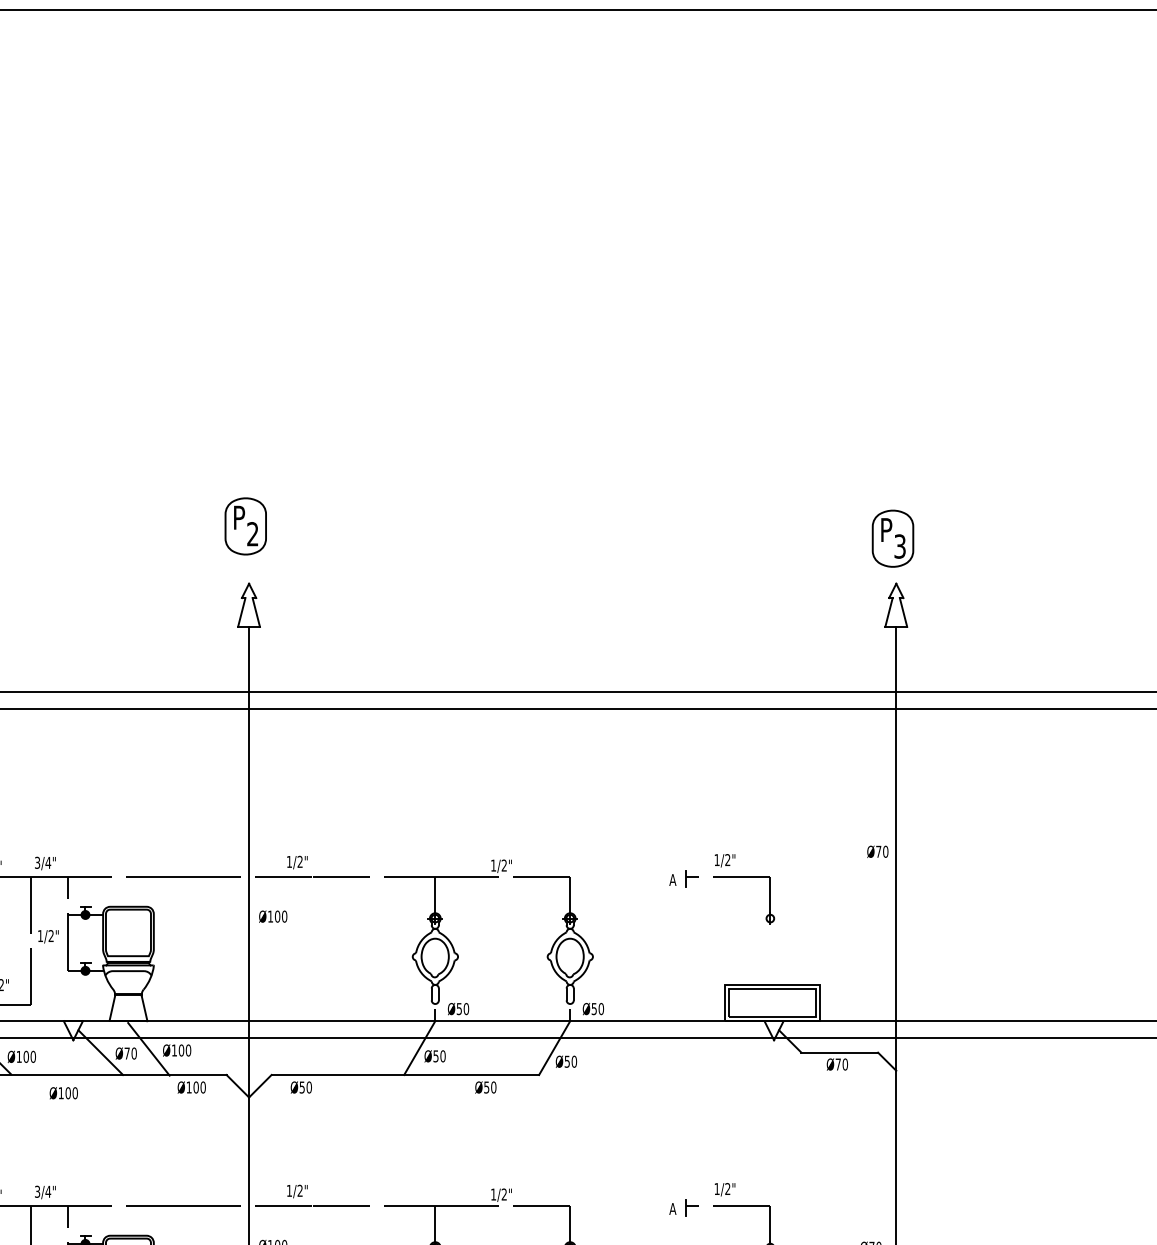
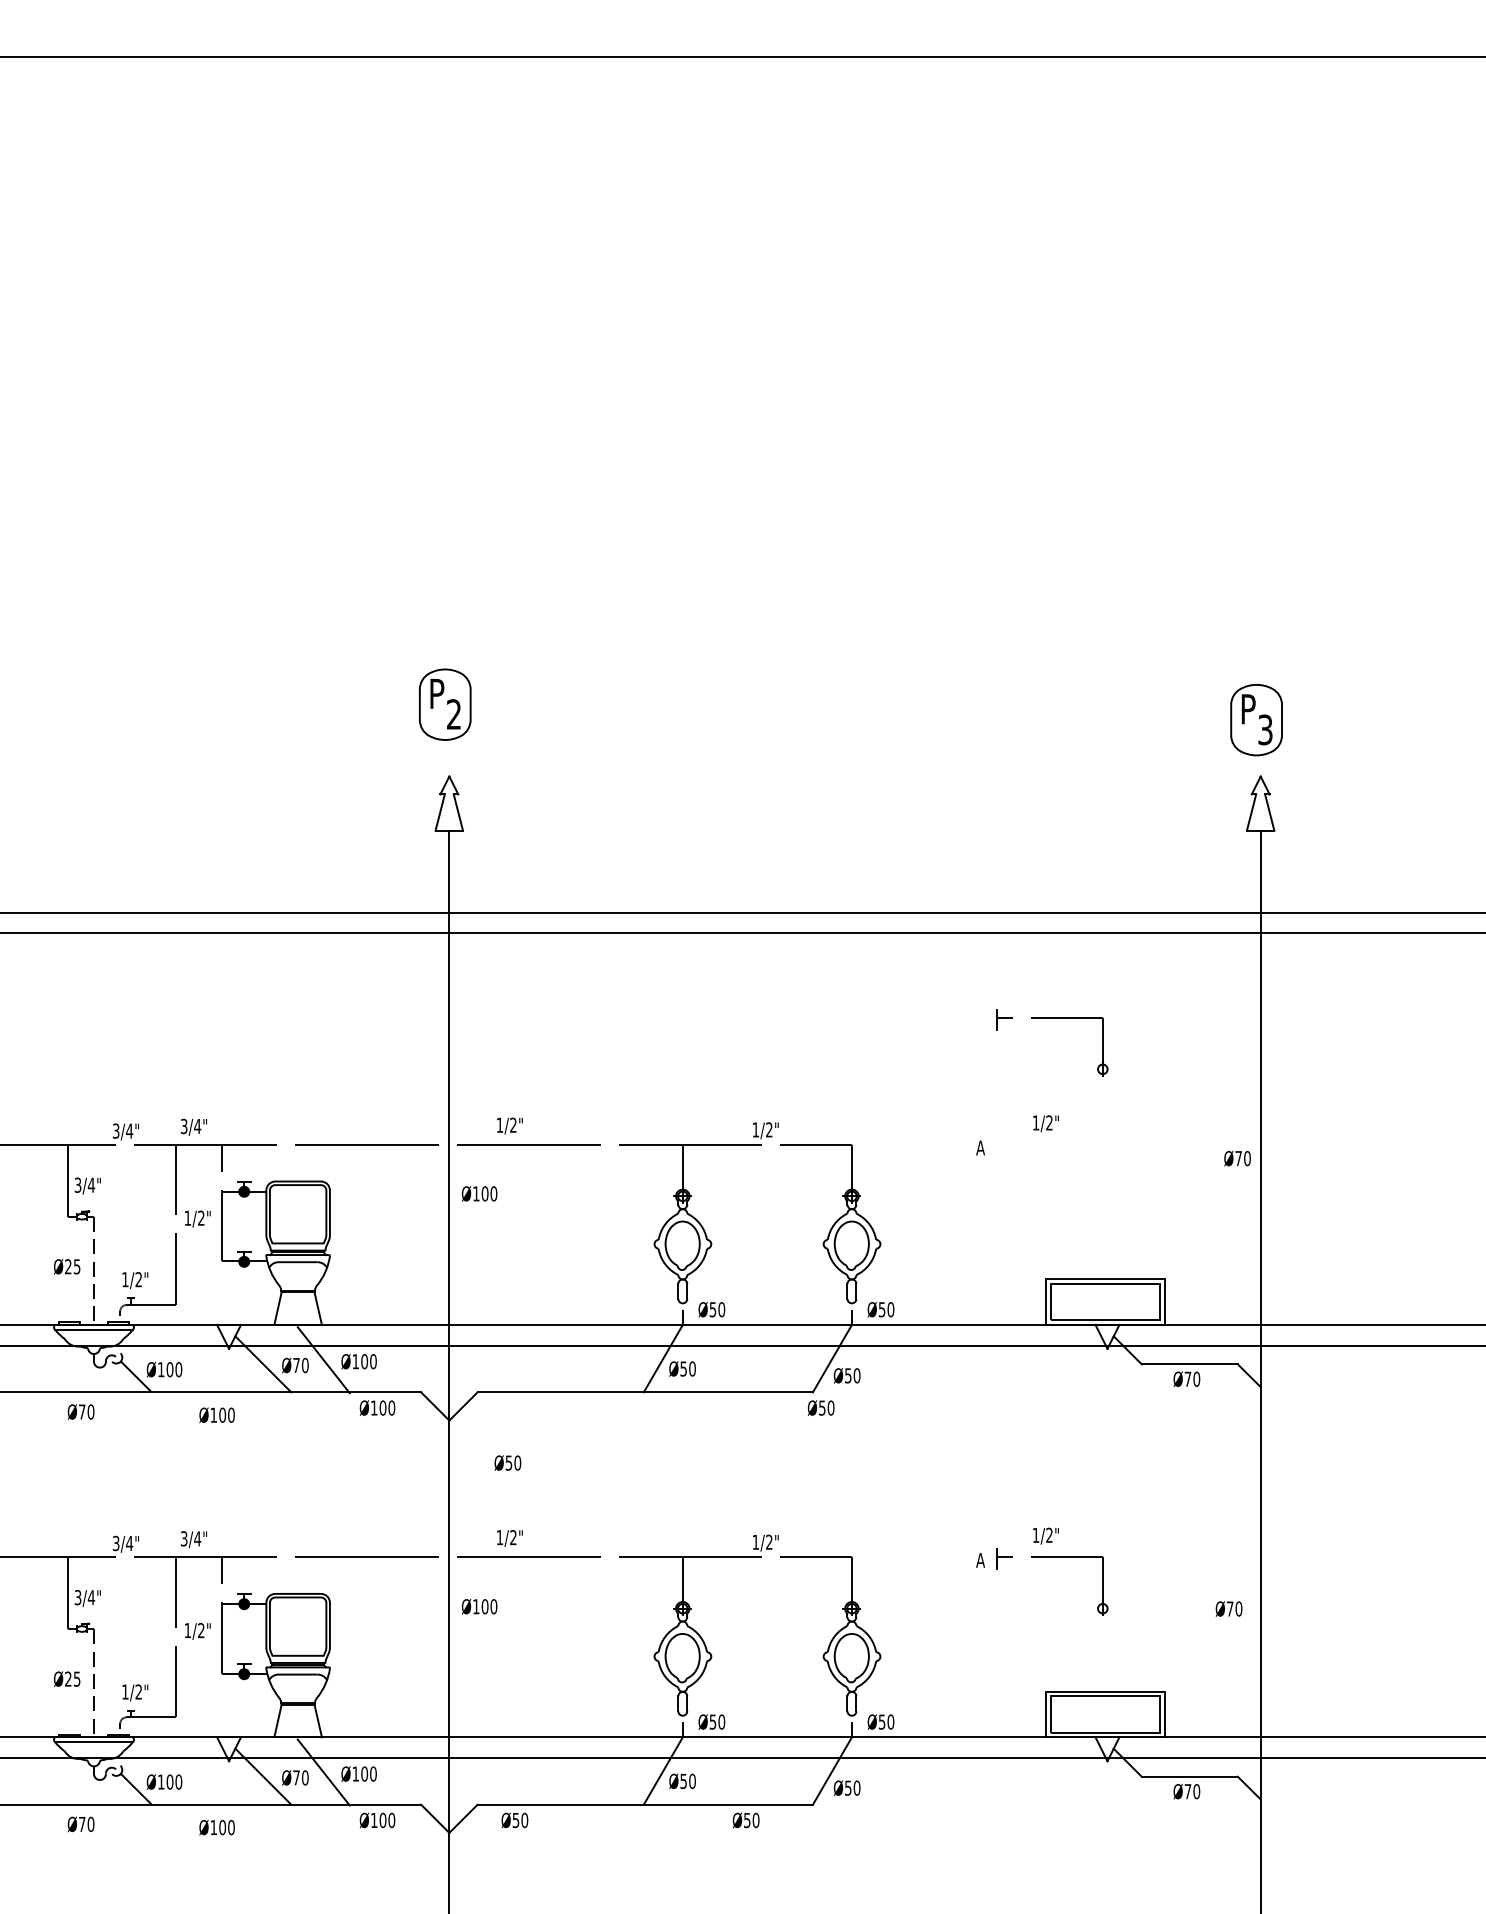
text: (877, 851) -> (1237, 1158), moved
part: (730, 878) -> (1052, 1018), moved
text: (301, 1087) -> (507, 1462), moved
text: (485, 1087) -> (820, 1407), moved

